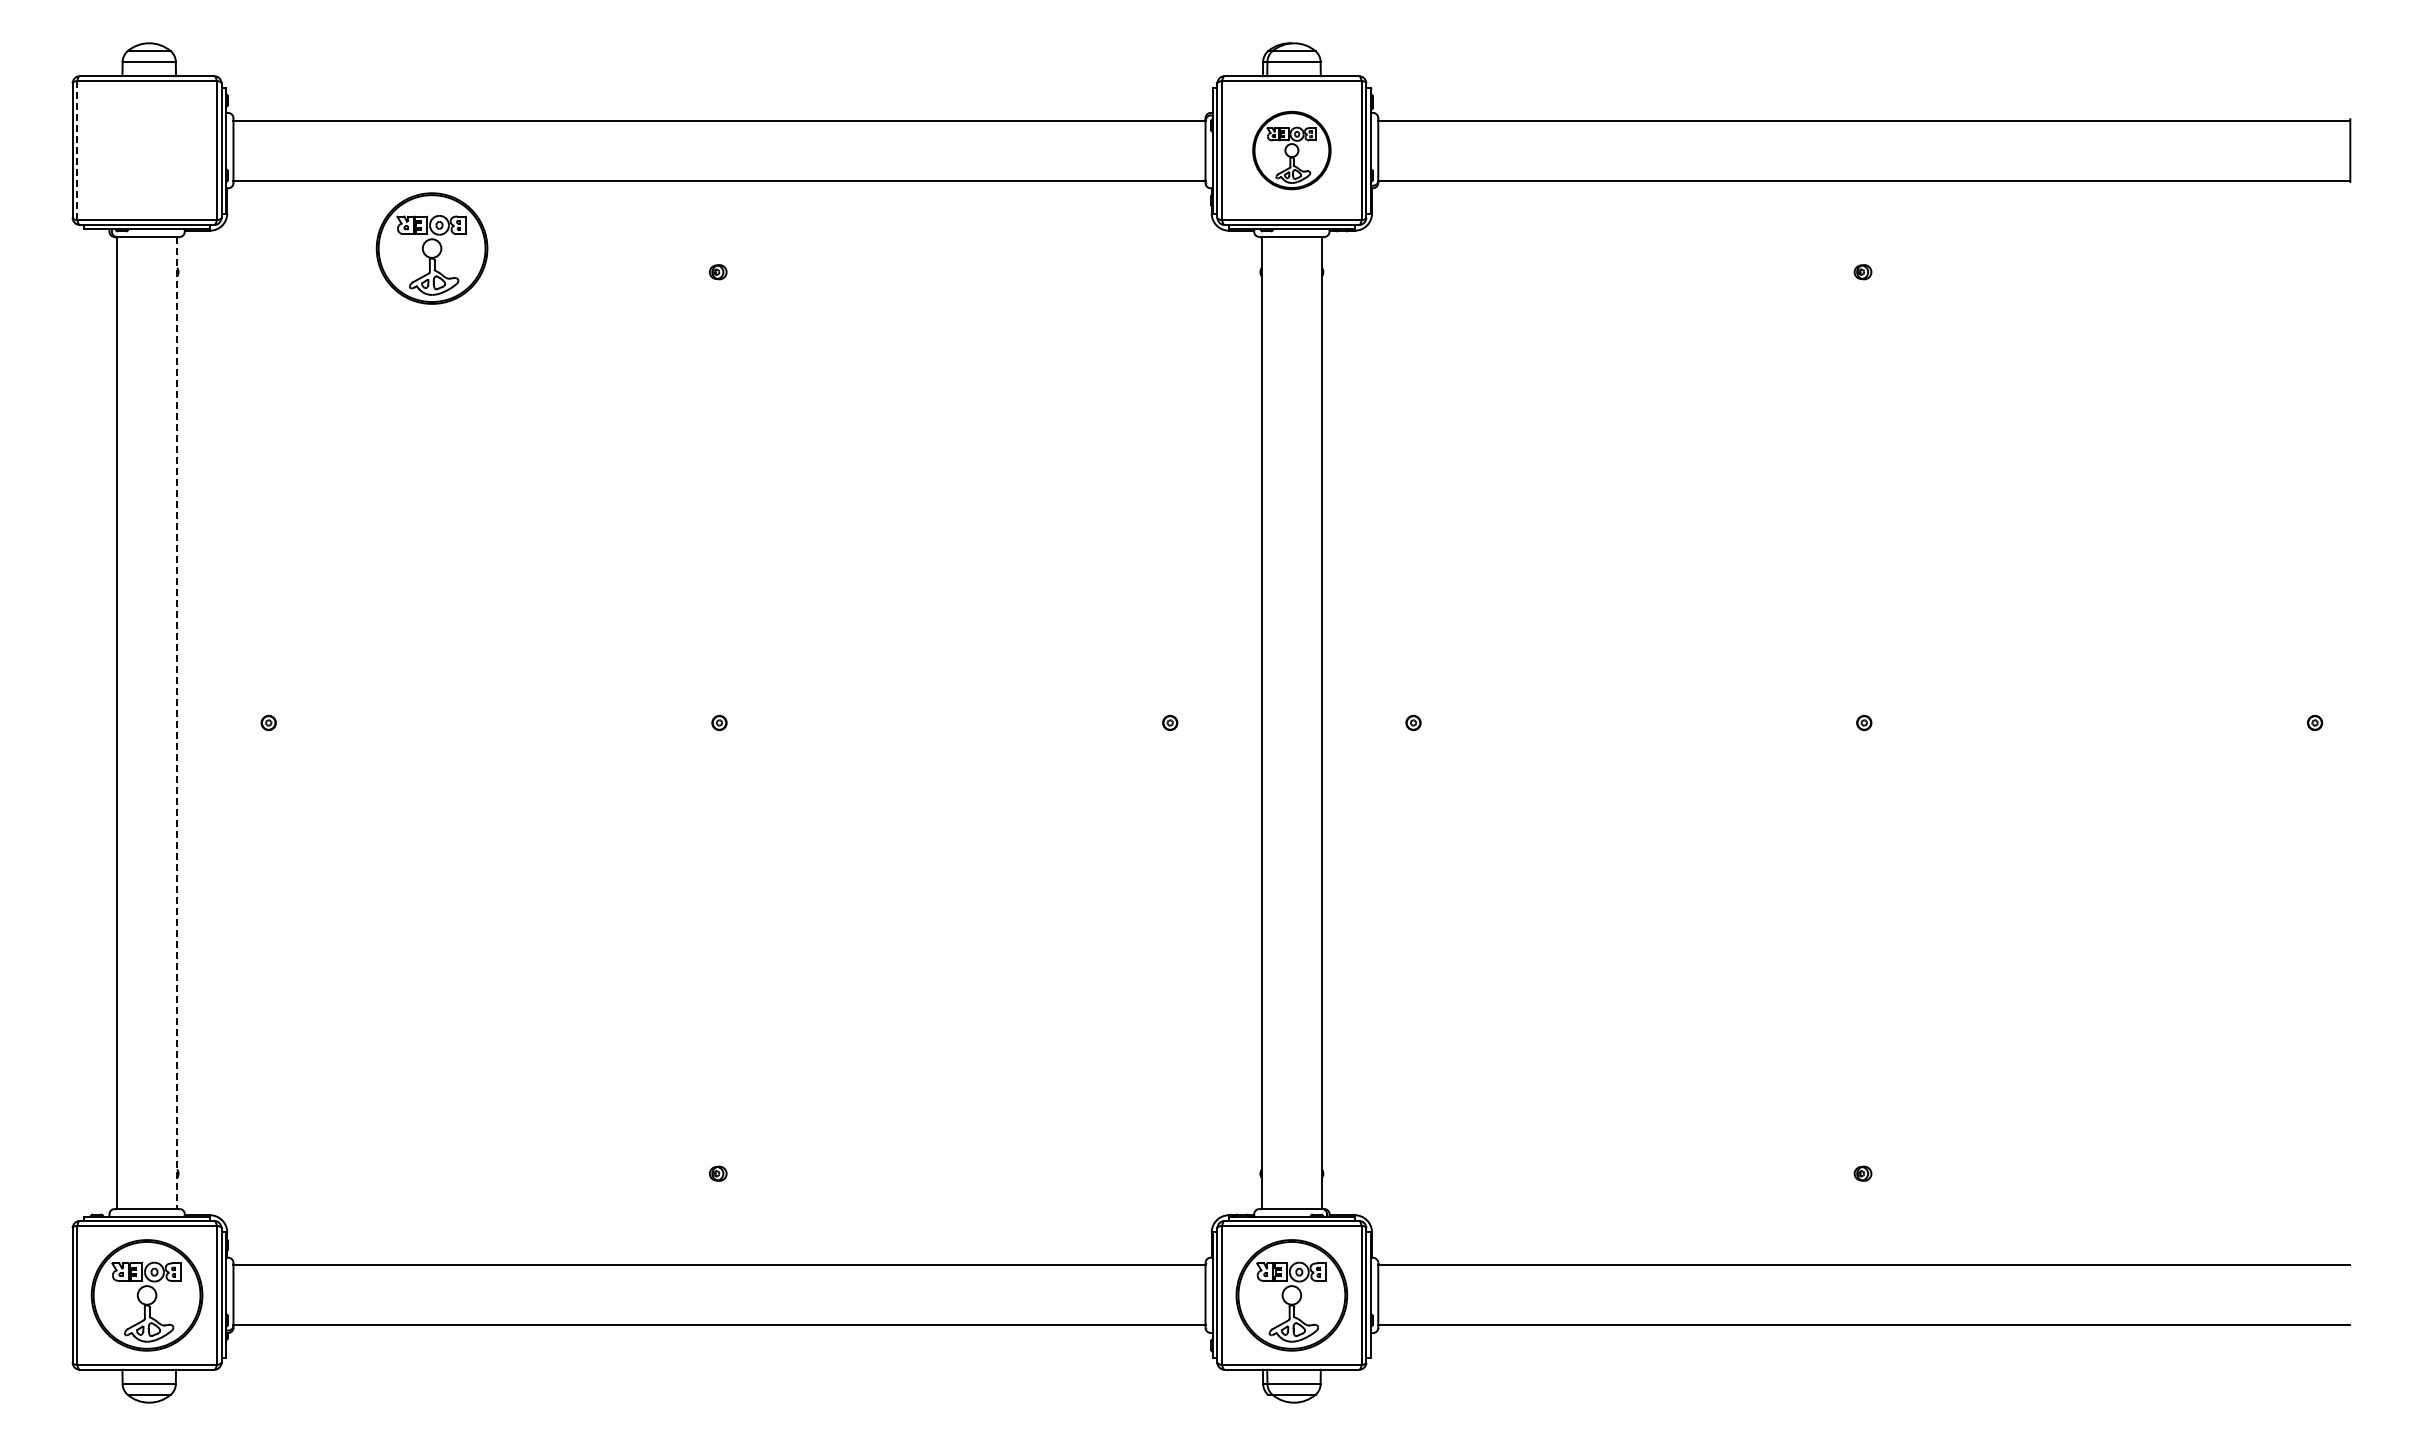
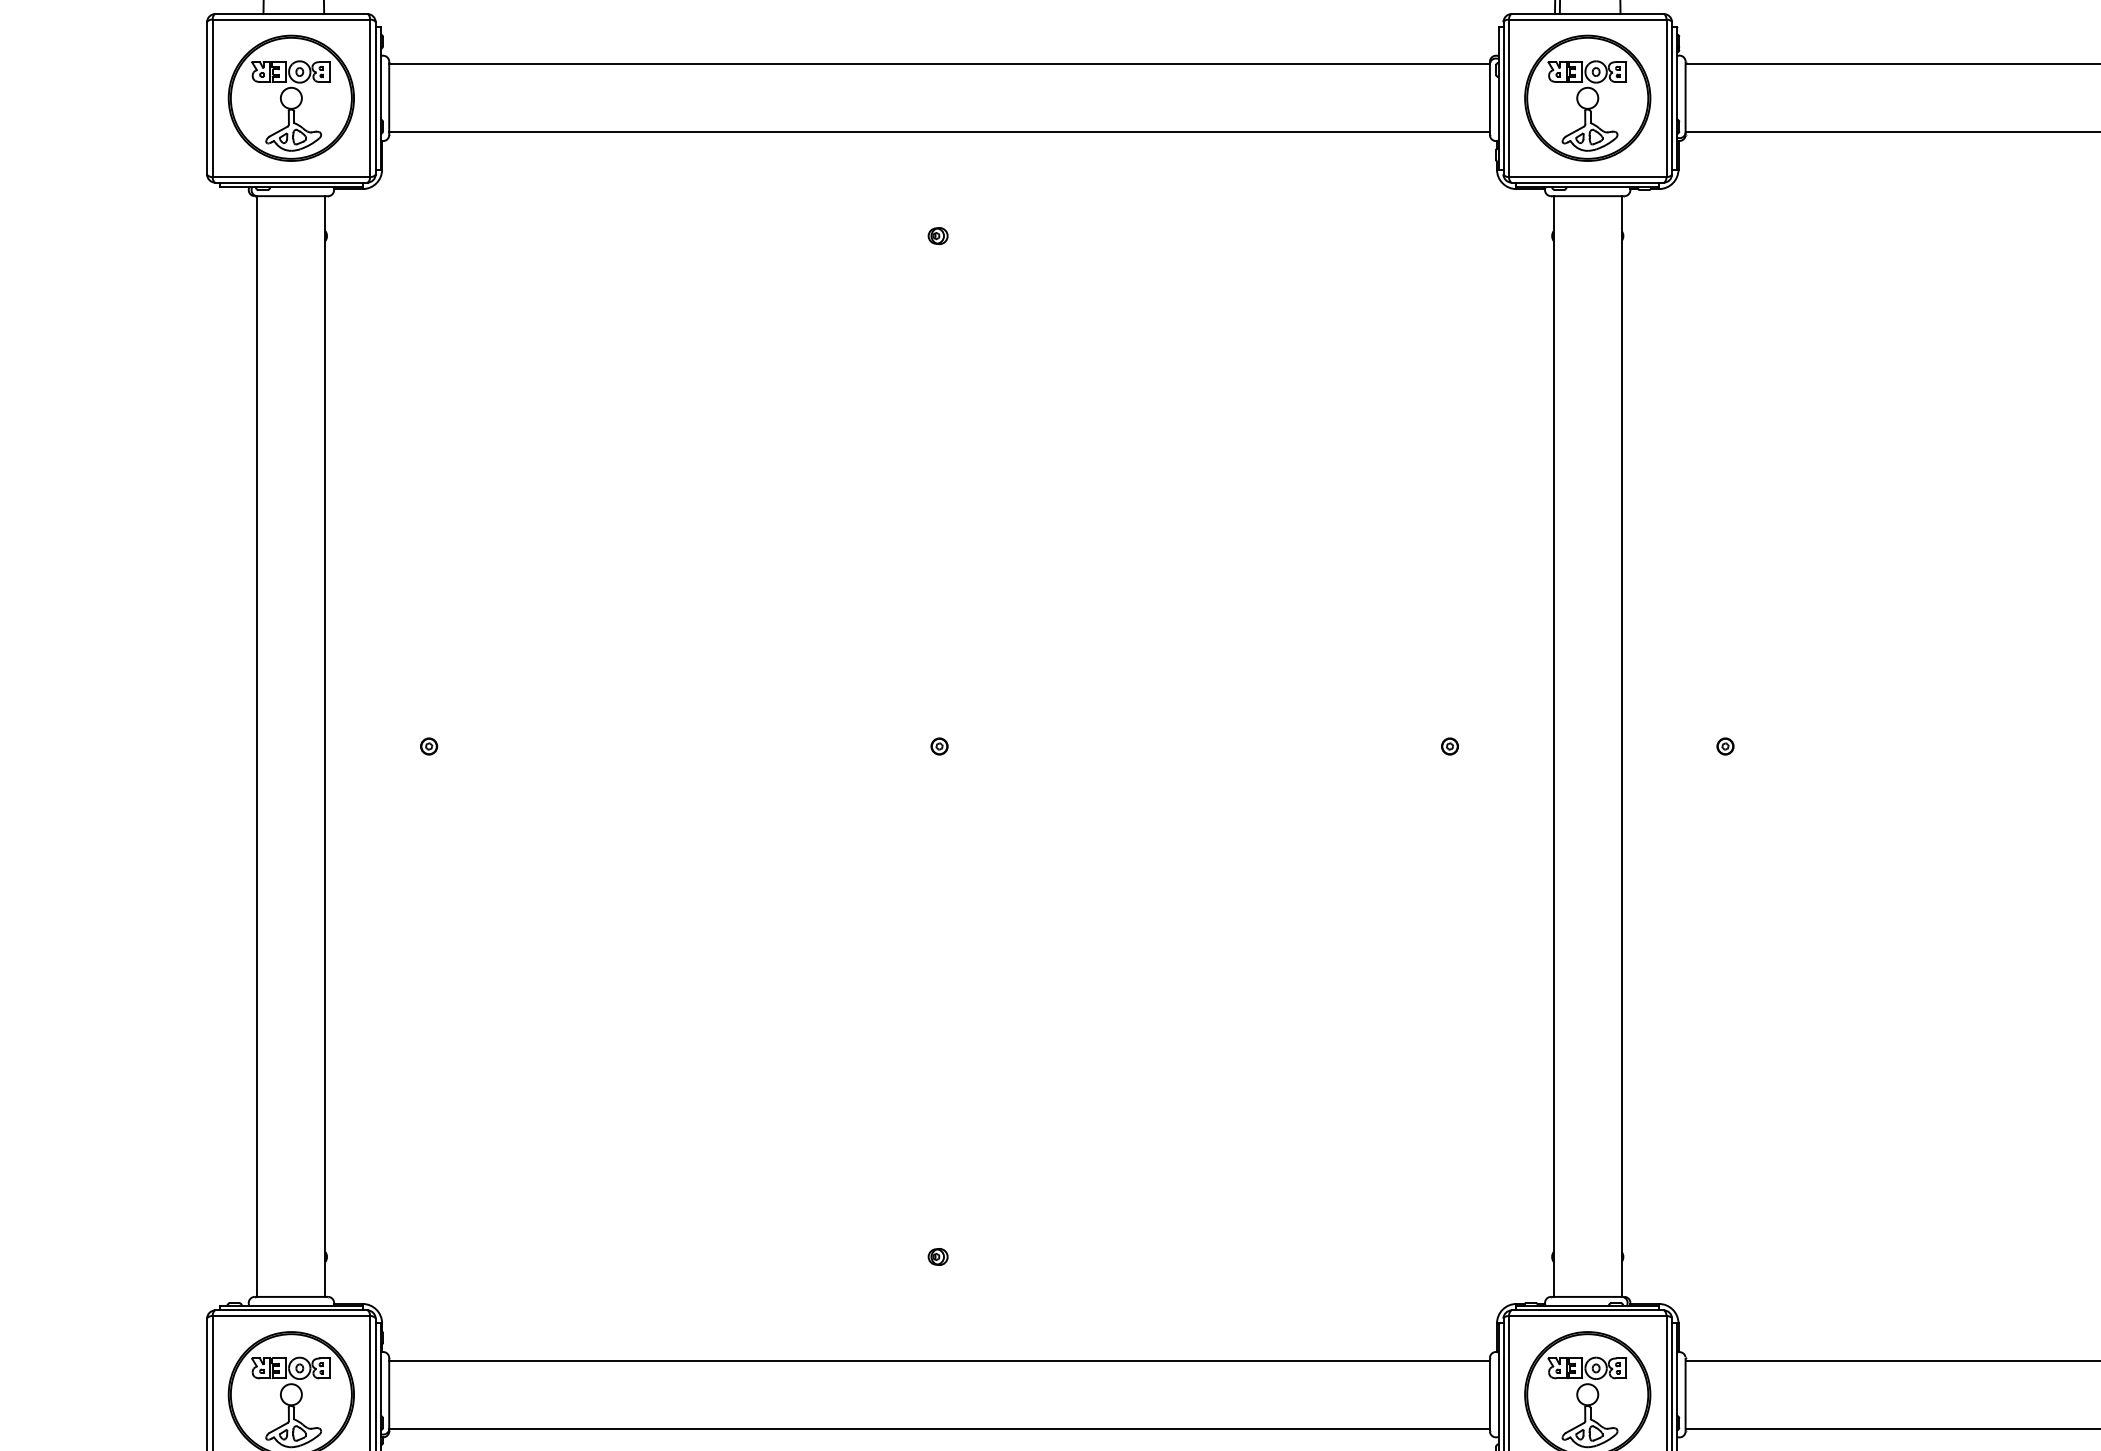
line: (77, 150) -> (212, 98), dashed -> solid
part: (1291, 150) -> (1587, 98), size x1.43
part: (431, 248) -> (290, 98), moved
line: (177, 723) -> (325, 747), dashed -> solid

